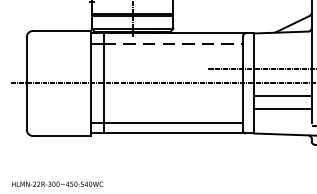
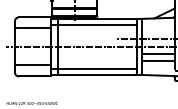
line: (173, 43) -> (97, 24), dashed -> solid
line: (59, 48) -> (33, 27), added
line: (59, 114) -> (33, 64), added

